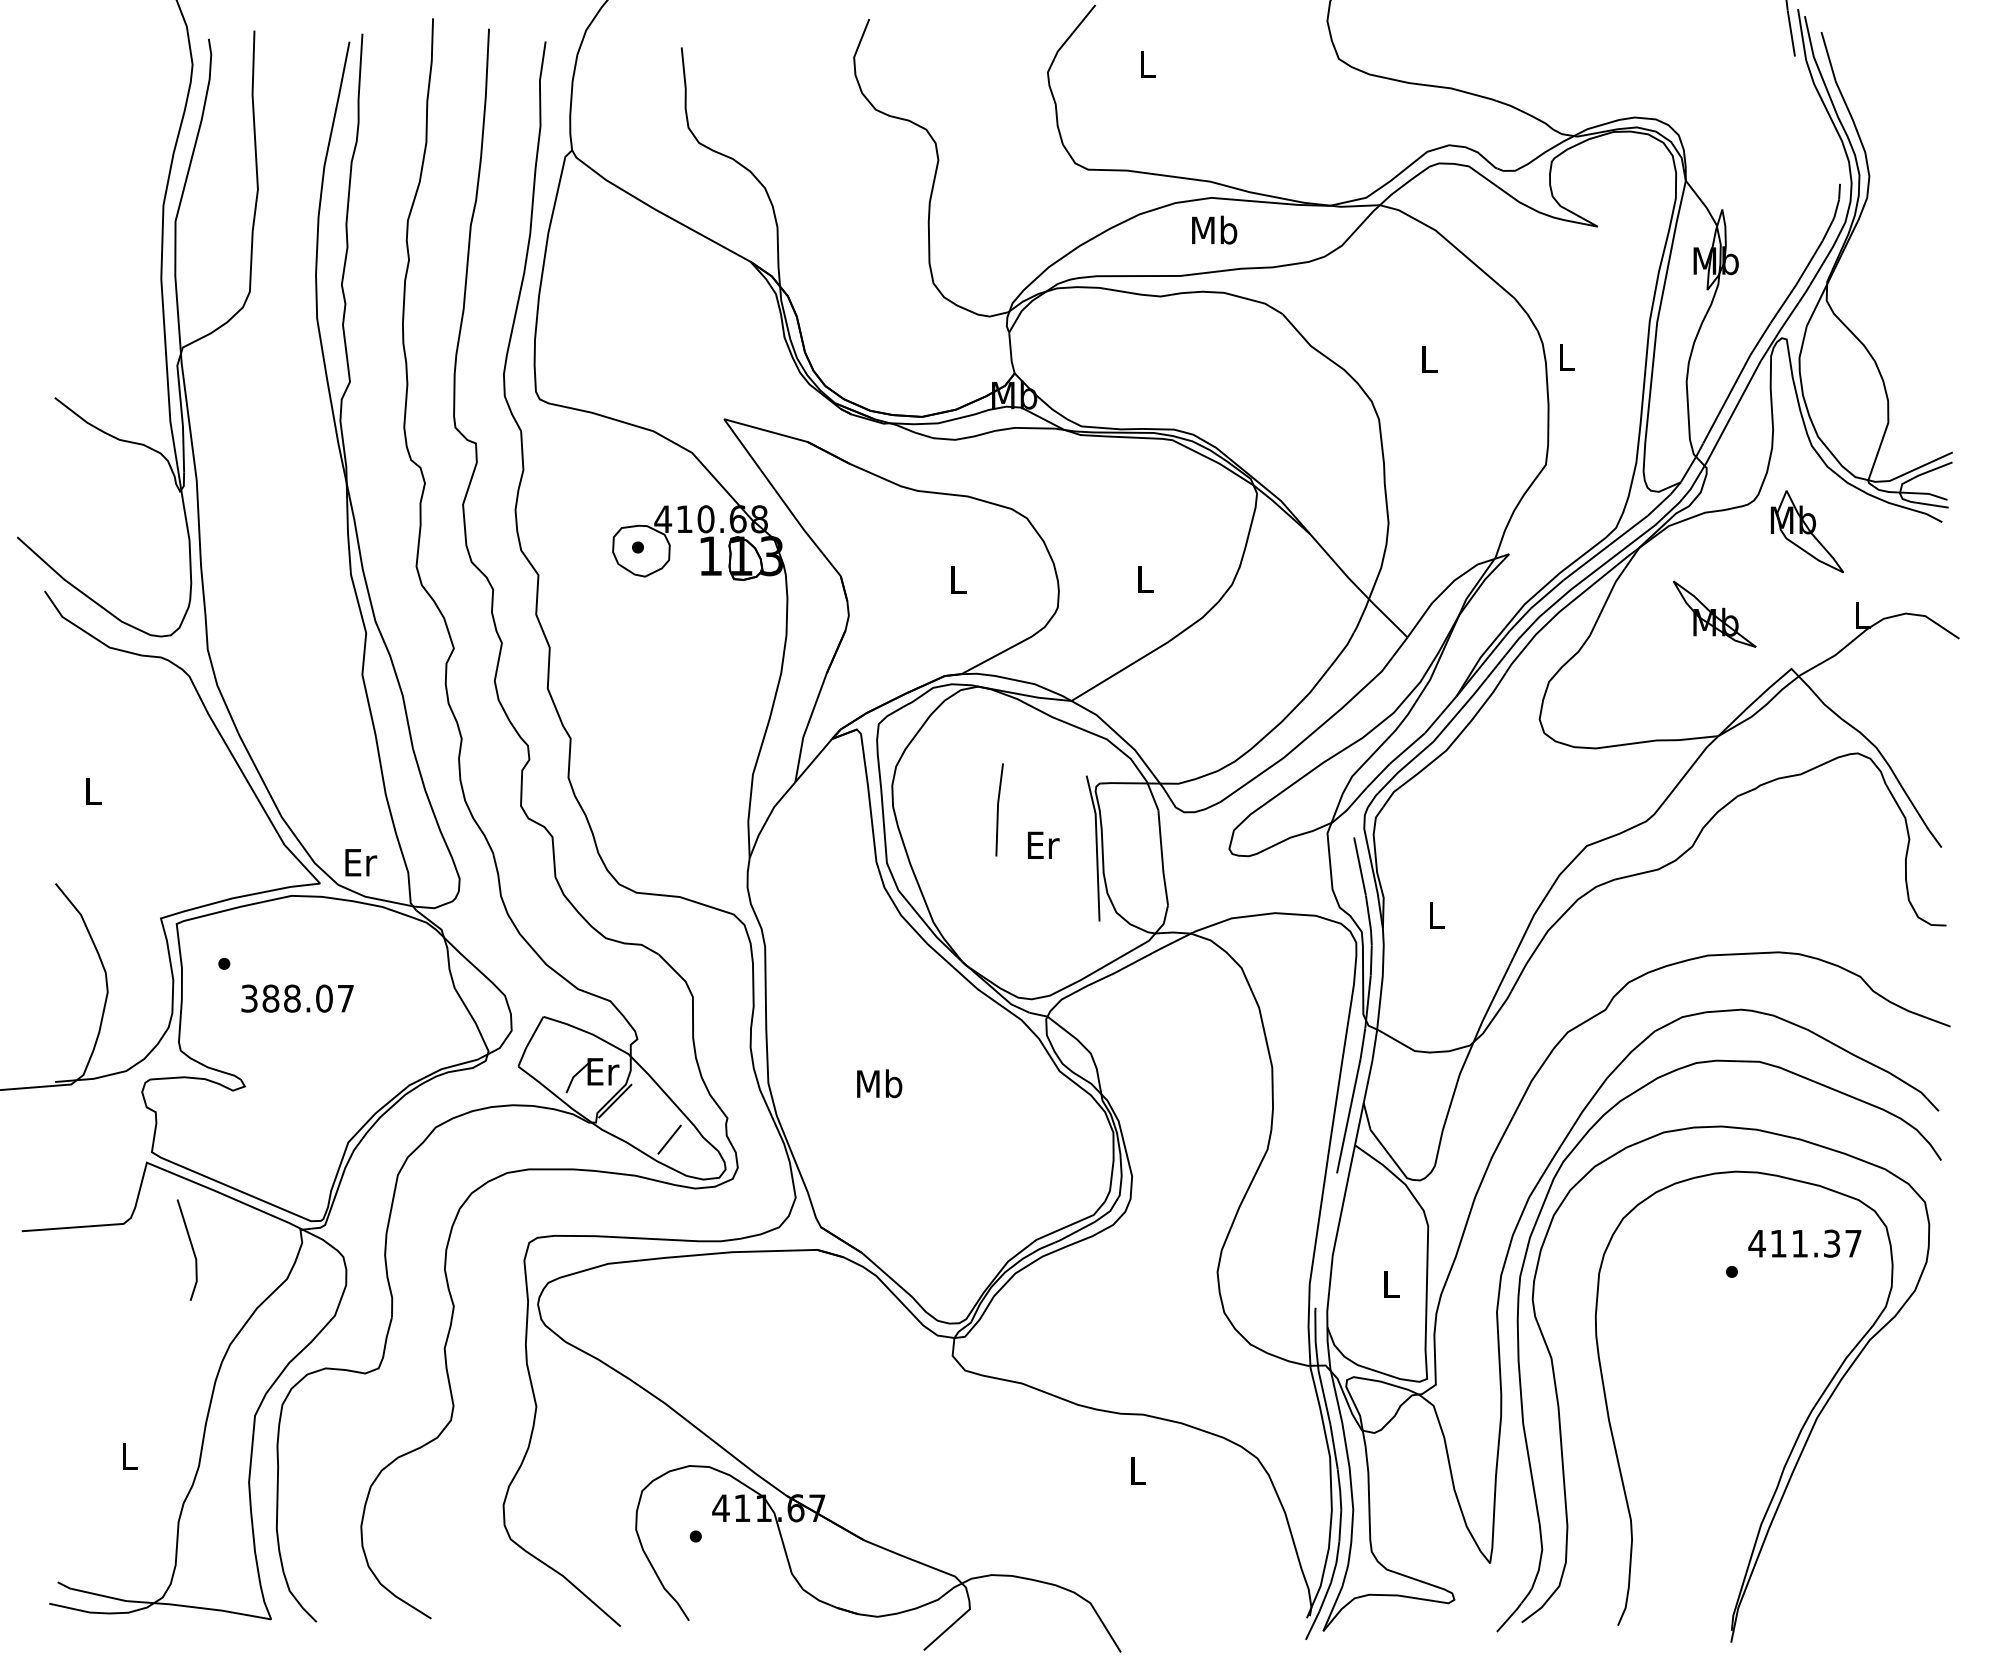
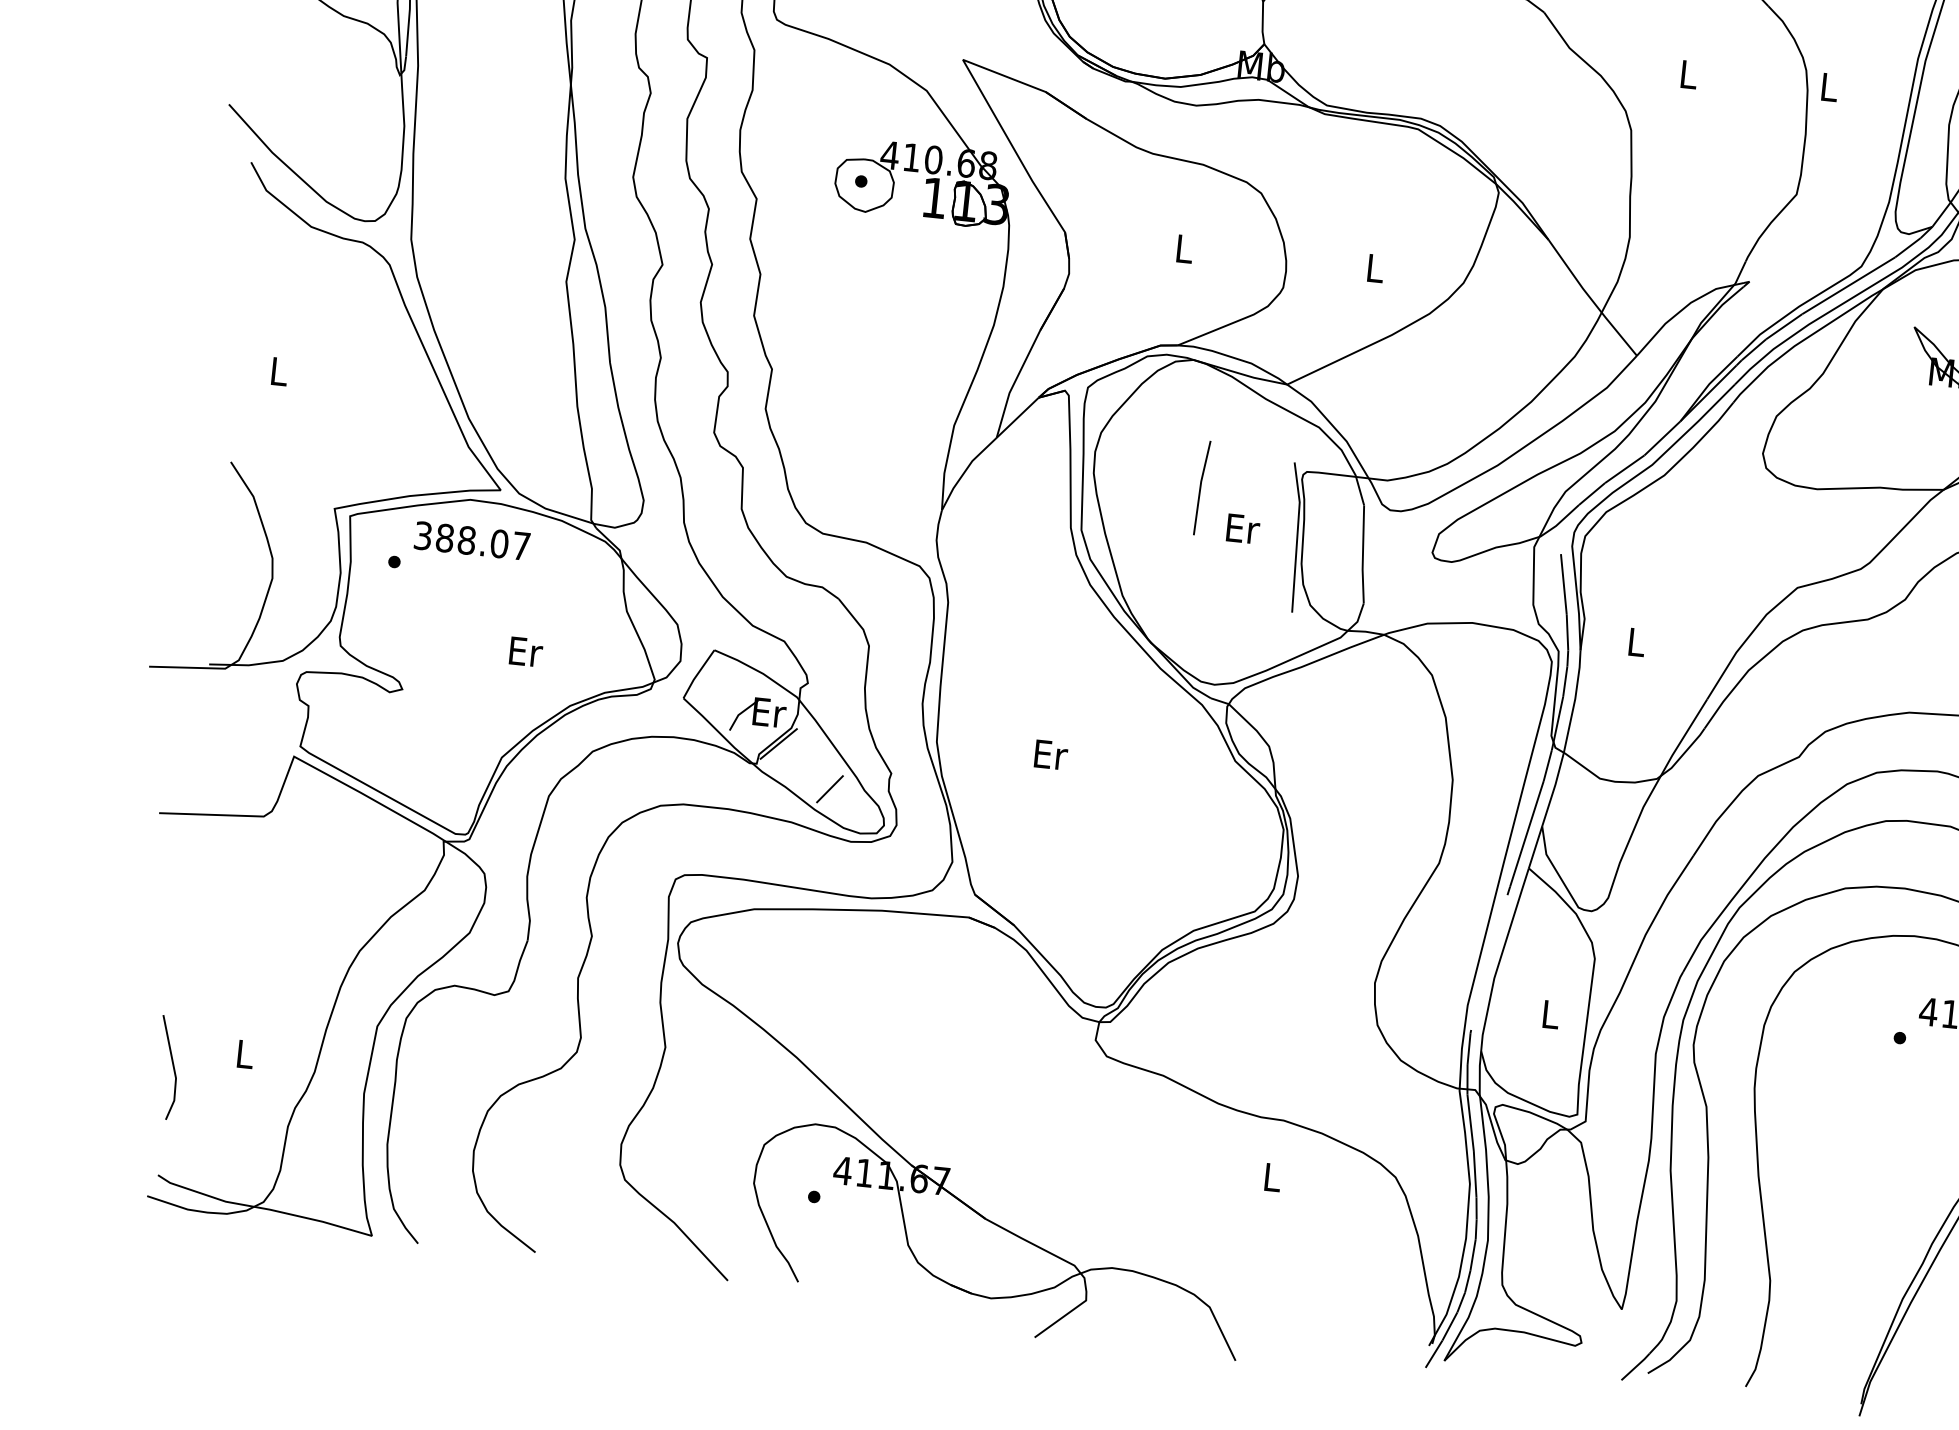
text: (361, 862) -> (526, 651), moved
text: (297, 998) -> (472, 540), moved
text: (879, 1083) -> (1050, 754), Mb -> Er
line: (191, 1248) -> (172, 1066), moved

